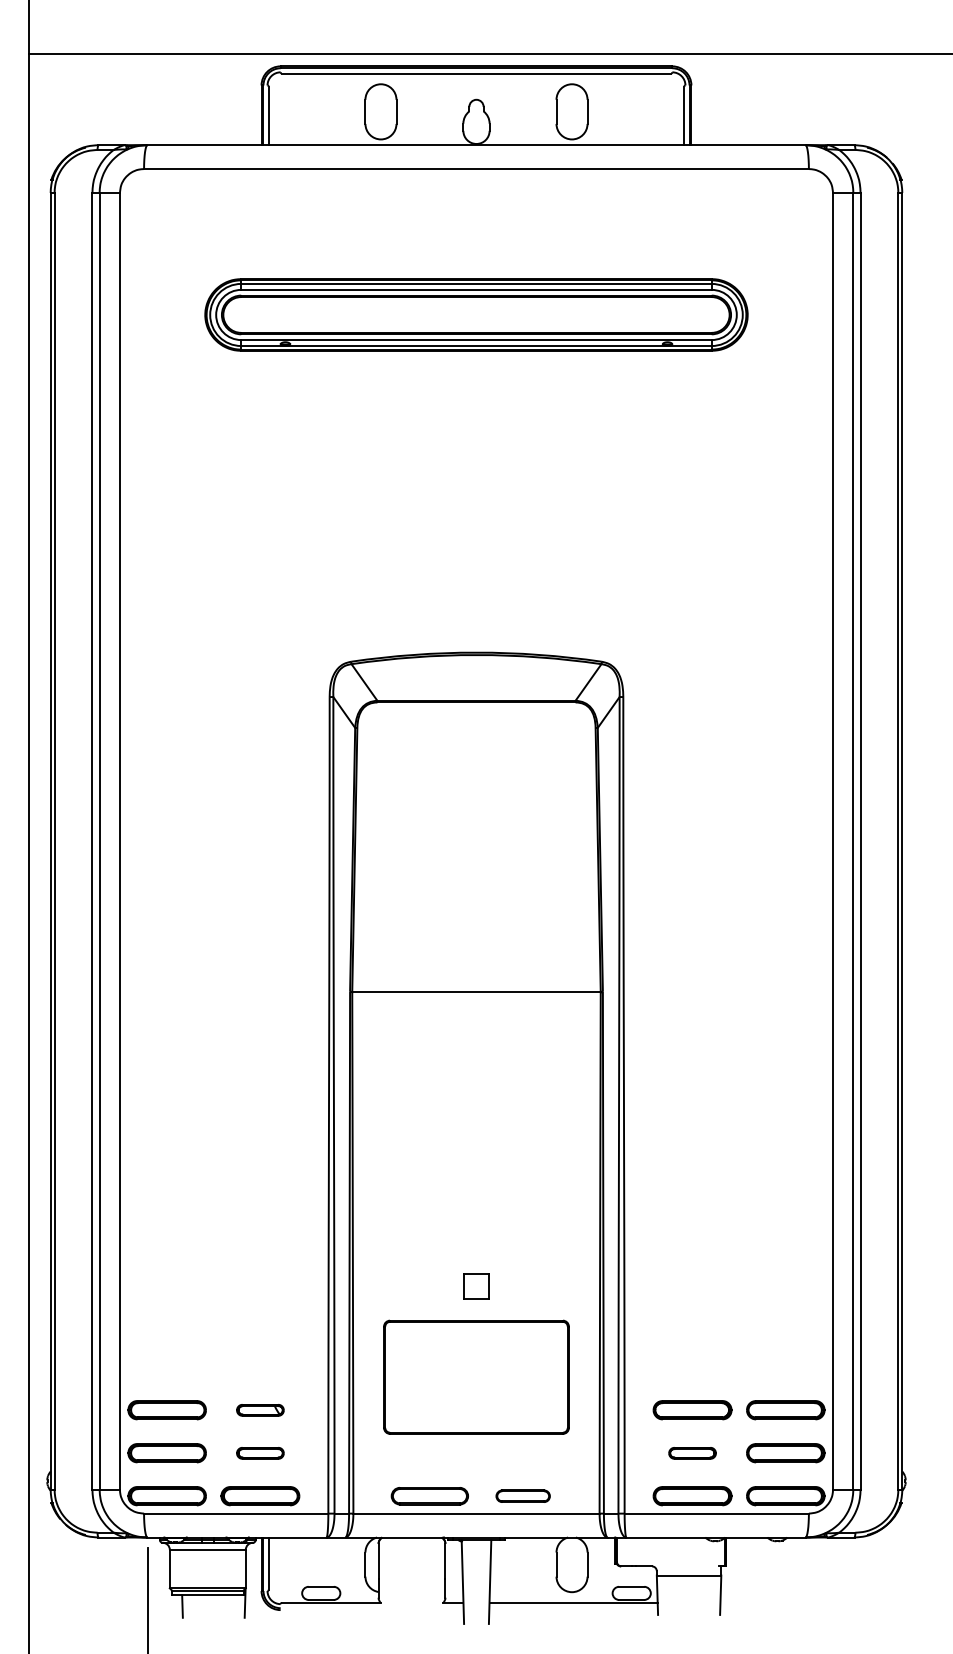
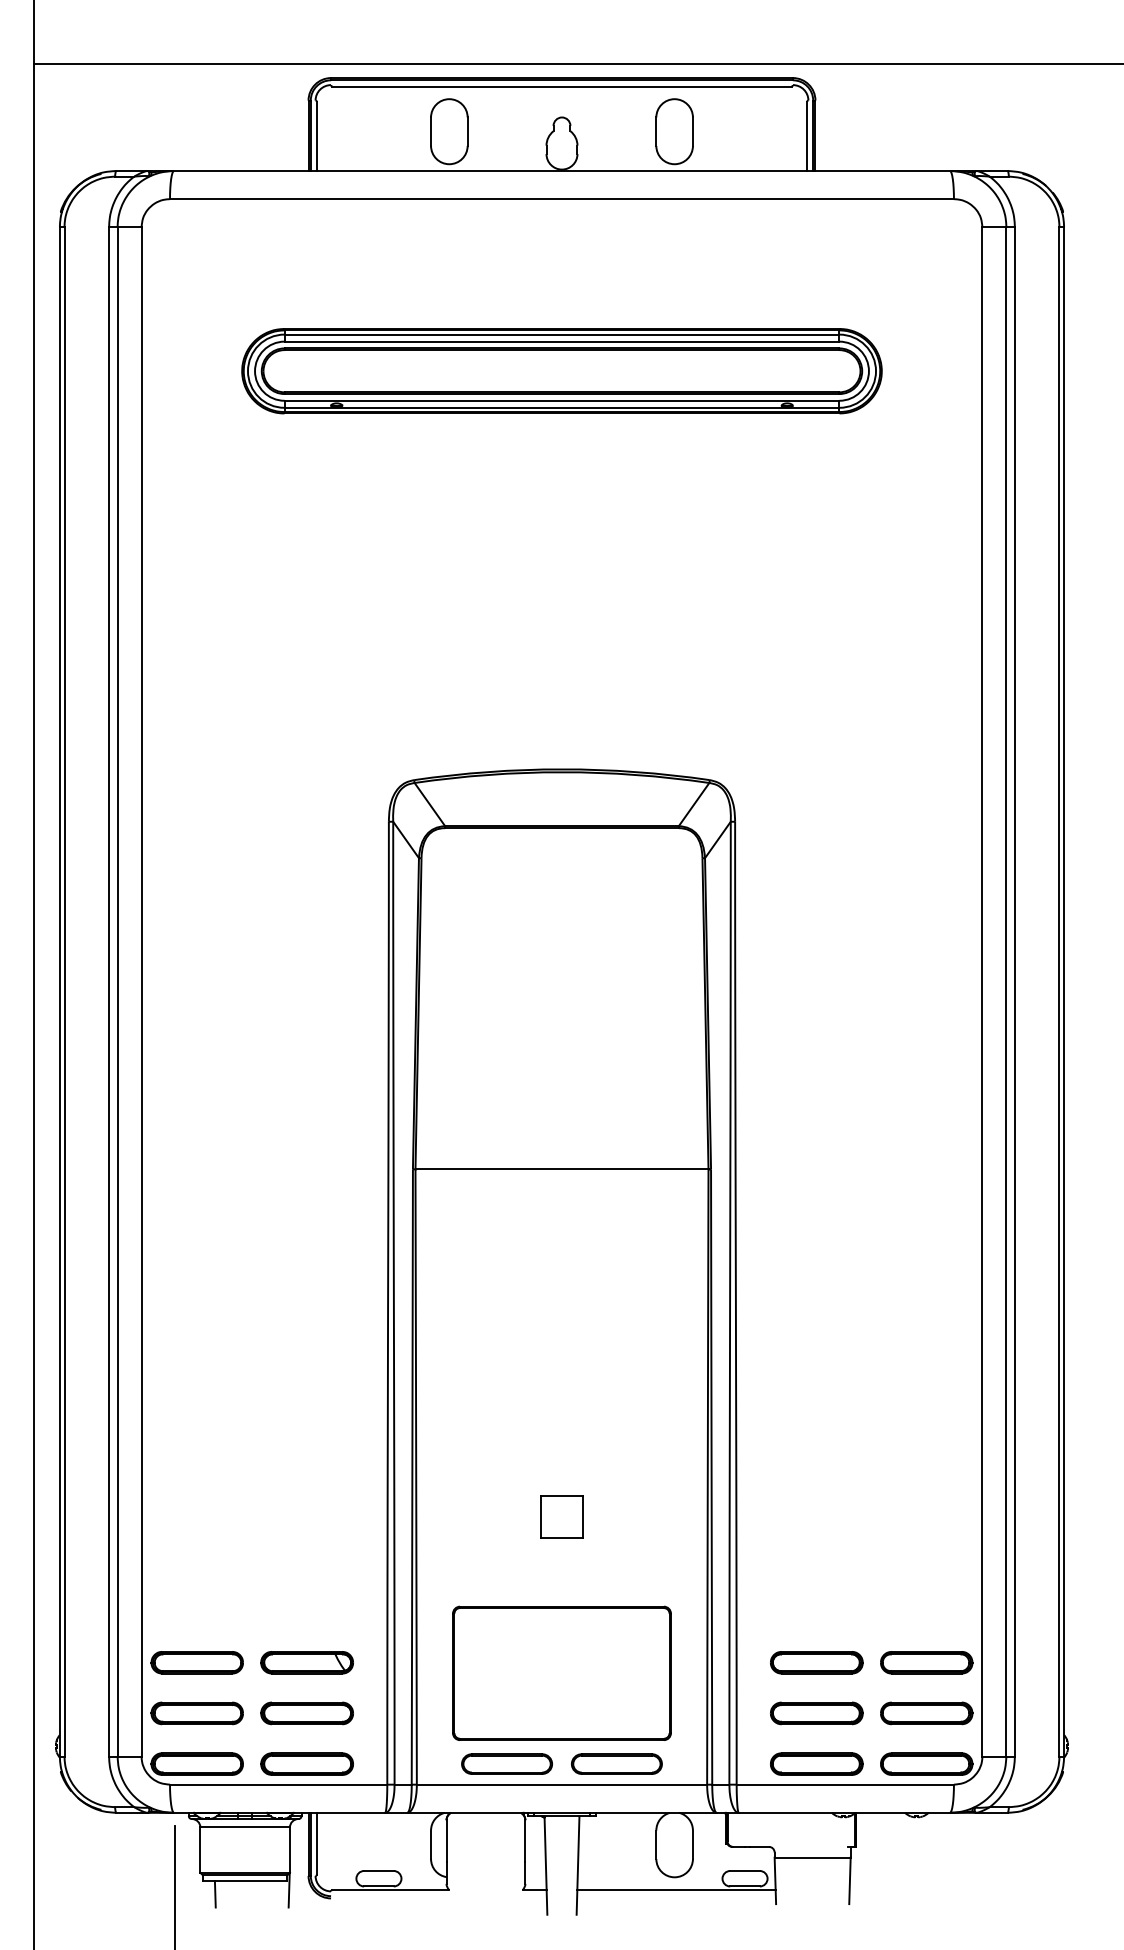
part: (476, 1286) -> (562, 1516), size x1.43
part: (476, 1376) -> (562, 1672), moved
part: (260, 1410) -> (307, 1663), size x1.67
part: (260, 1453) -> (307, 1713), size x1.67
part: (692, 1453) -> (816, 1713), size x1.67
part: (523, 1496) -> (617, 1764), size x1.43

